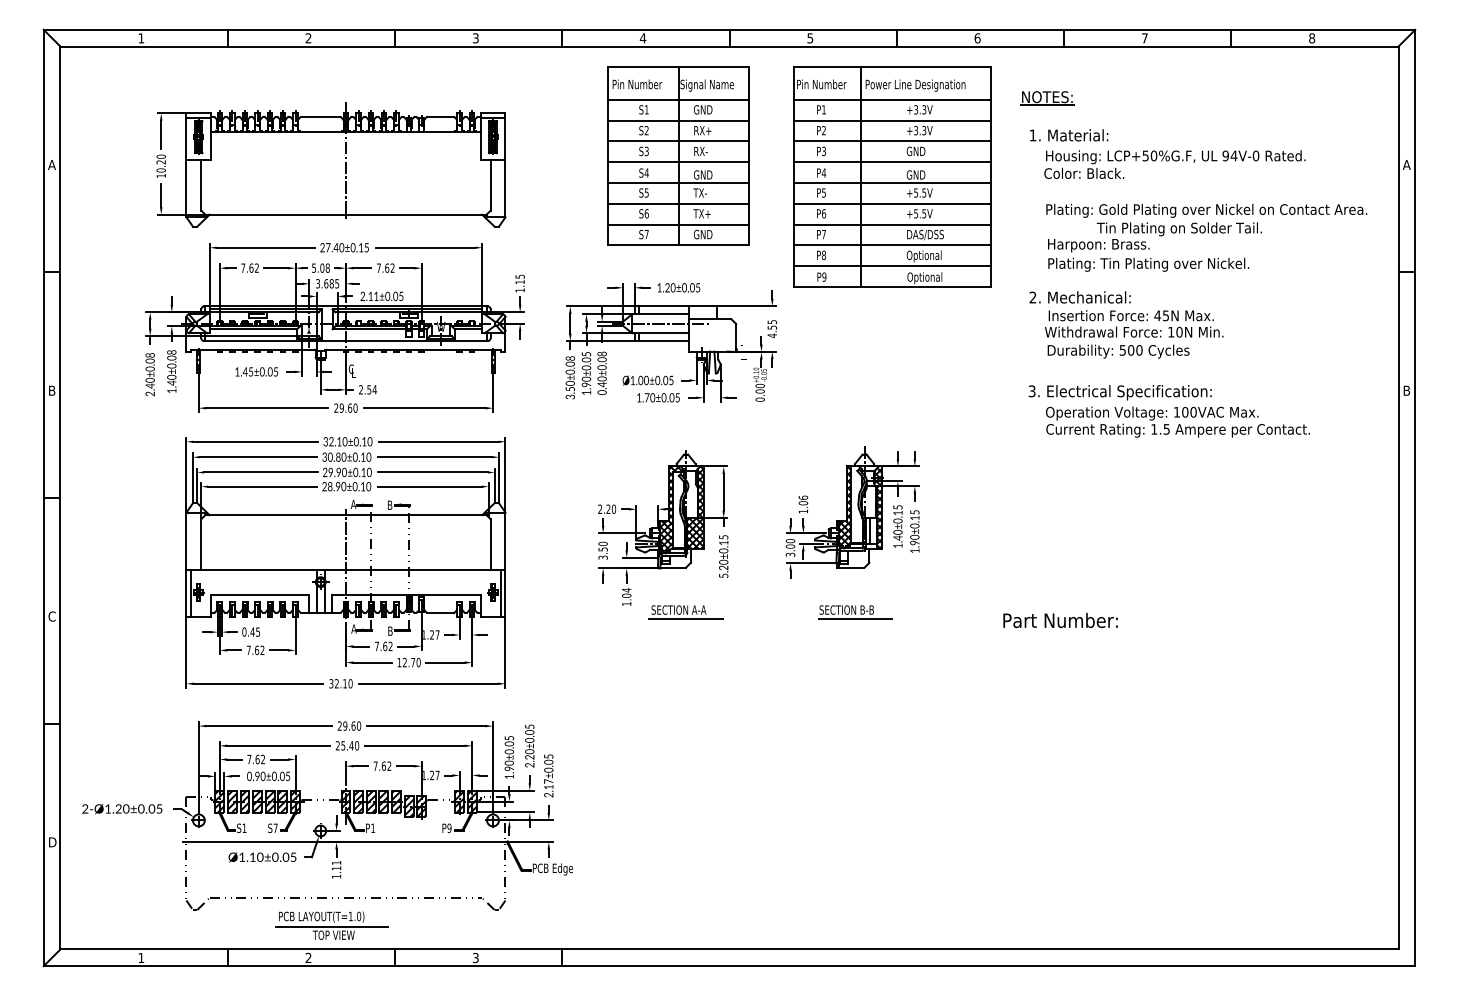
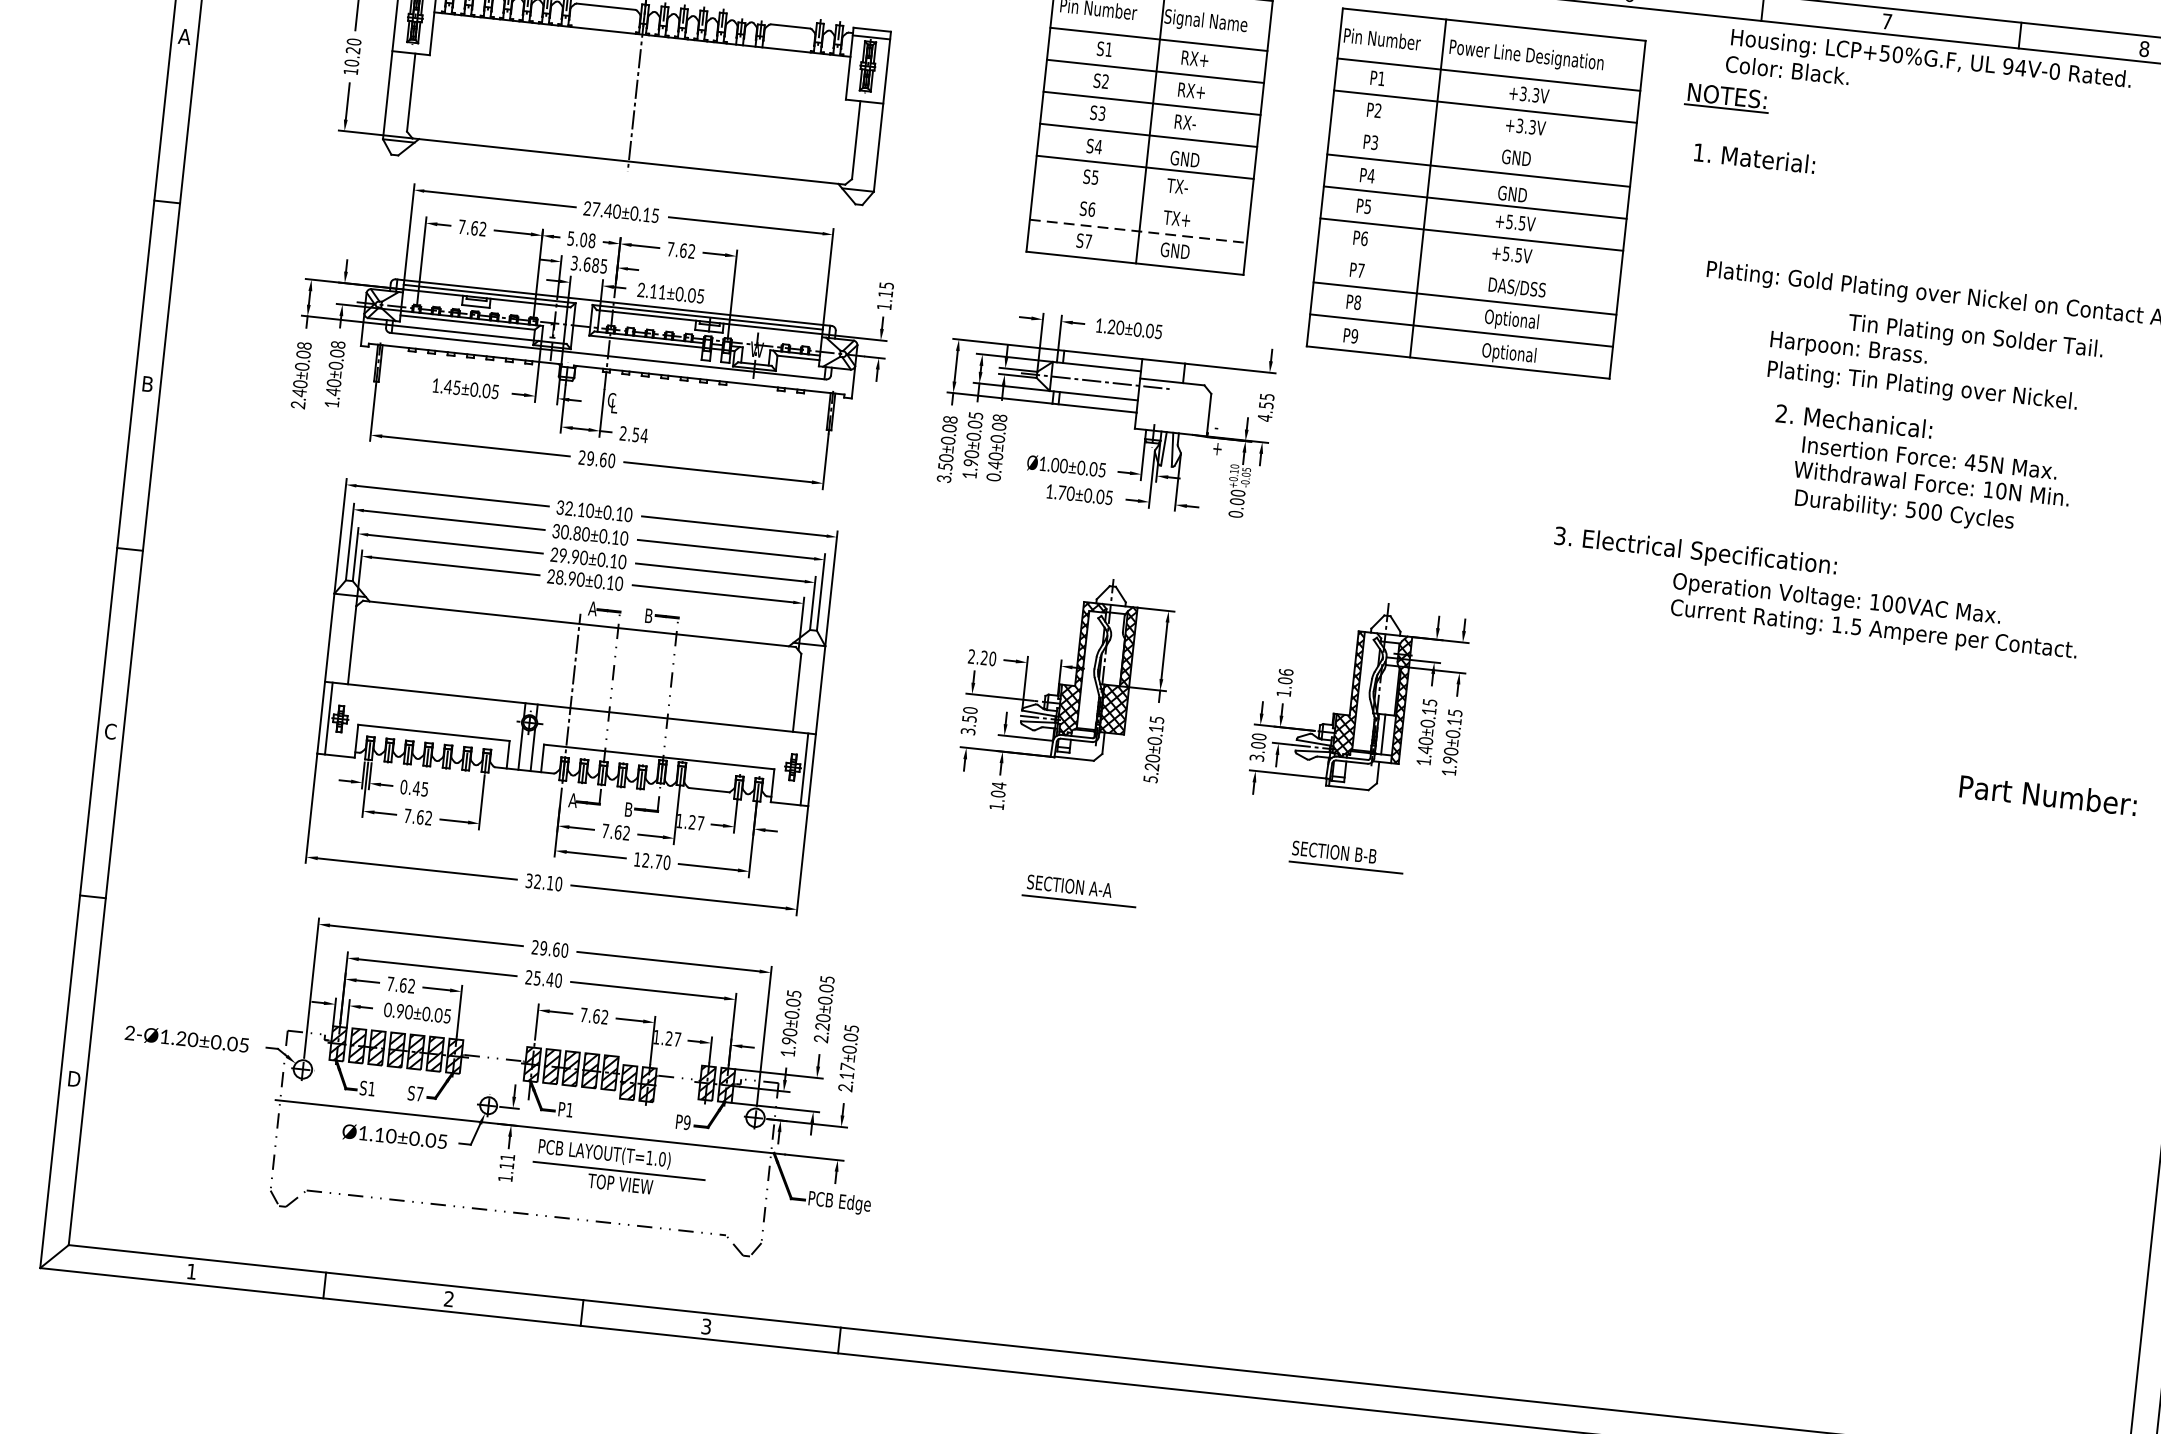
text: (702, 109) -> (1194, 58), GND -> RX+
line: (892, 141) -> (1481, 138), removed
text: (1174, 164) -> (1927, 71), moved
line: (677, 203) -> (1140, 198), removed
line: (678, 224) -> (1138, 231), solid -> dashed
line: (892, 224) -> (1468, 266), removed
text: (1154, 246) -> (1934, 359), moved
text: (1126, 324) -> (1921, 470), moved
text: (1119, 392) -> (1694, 552), moved
part: (685, 612) -> (1079, 891), moved
text: (1060, 620) -> (2048, 795), moved
part: (331, 925) -> (618, 1168), moved

